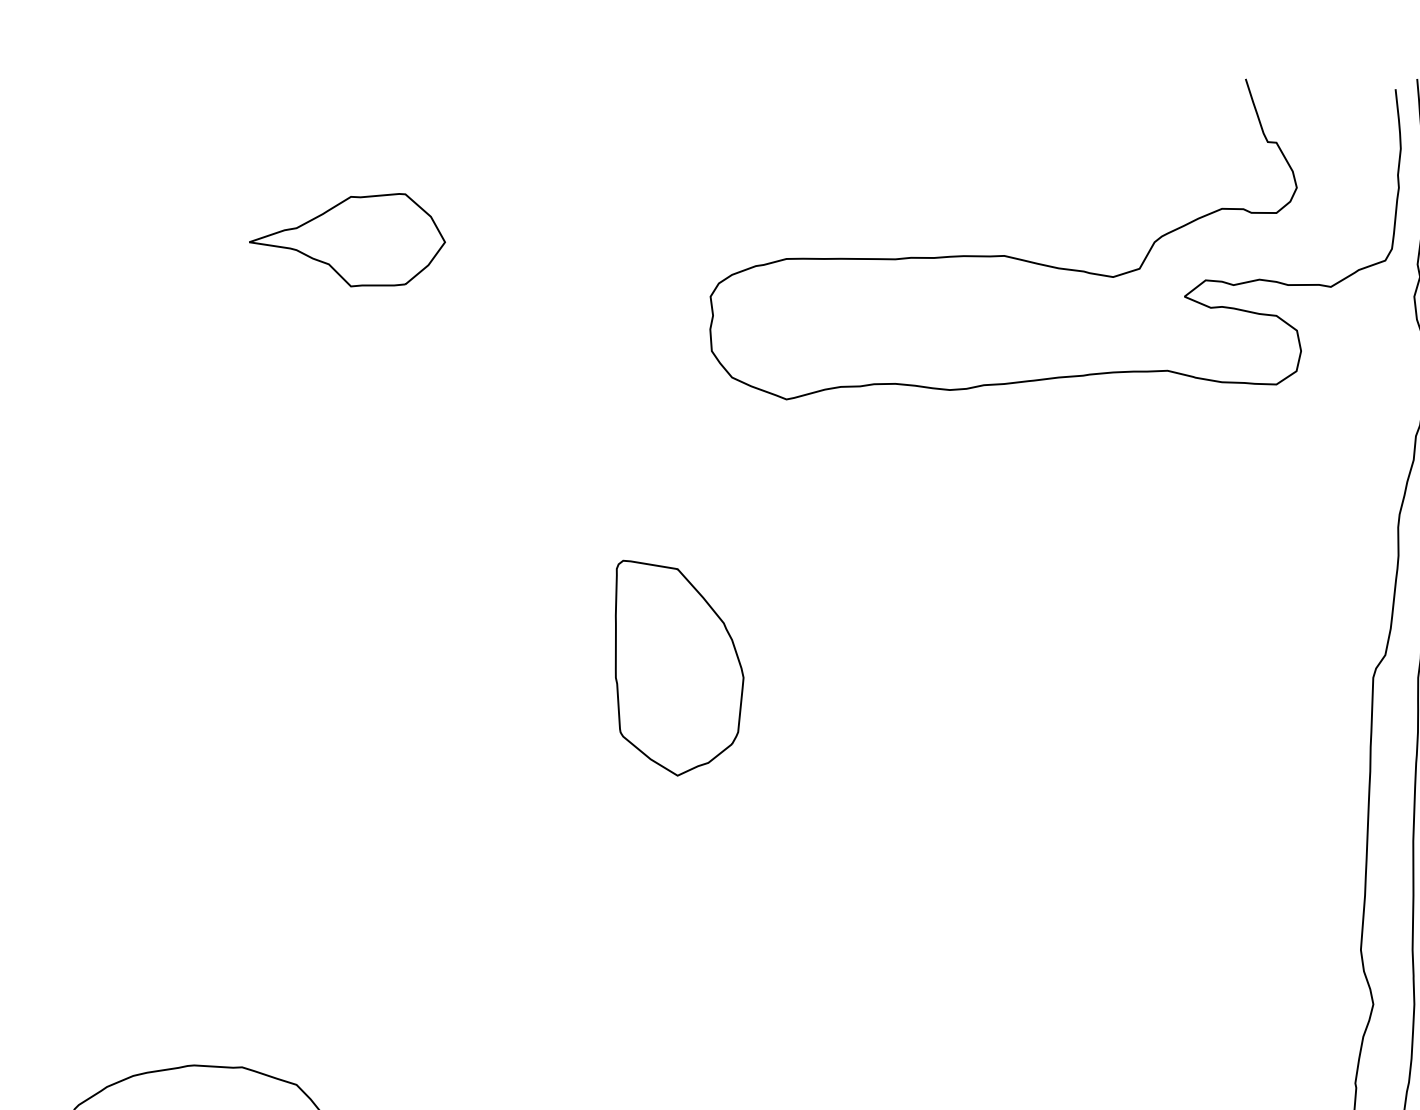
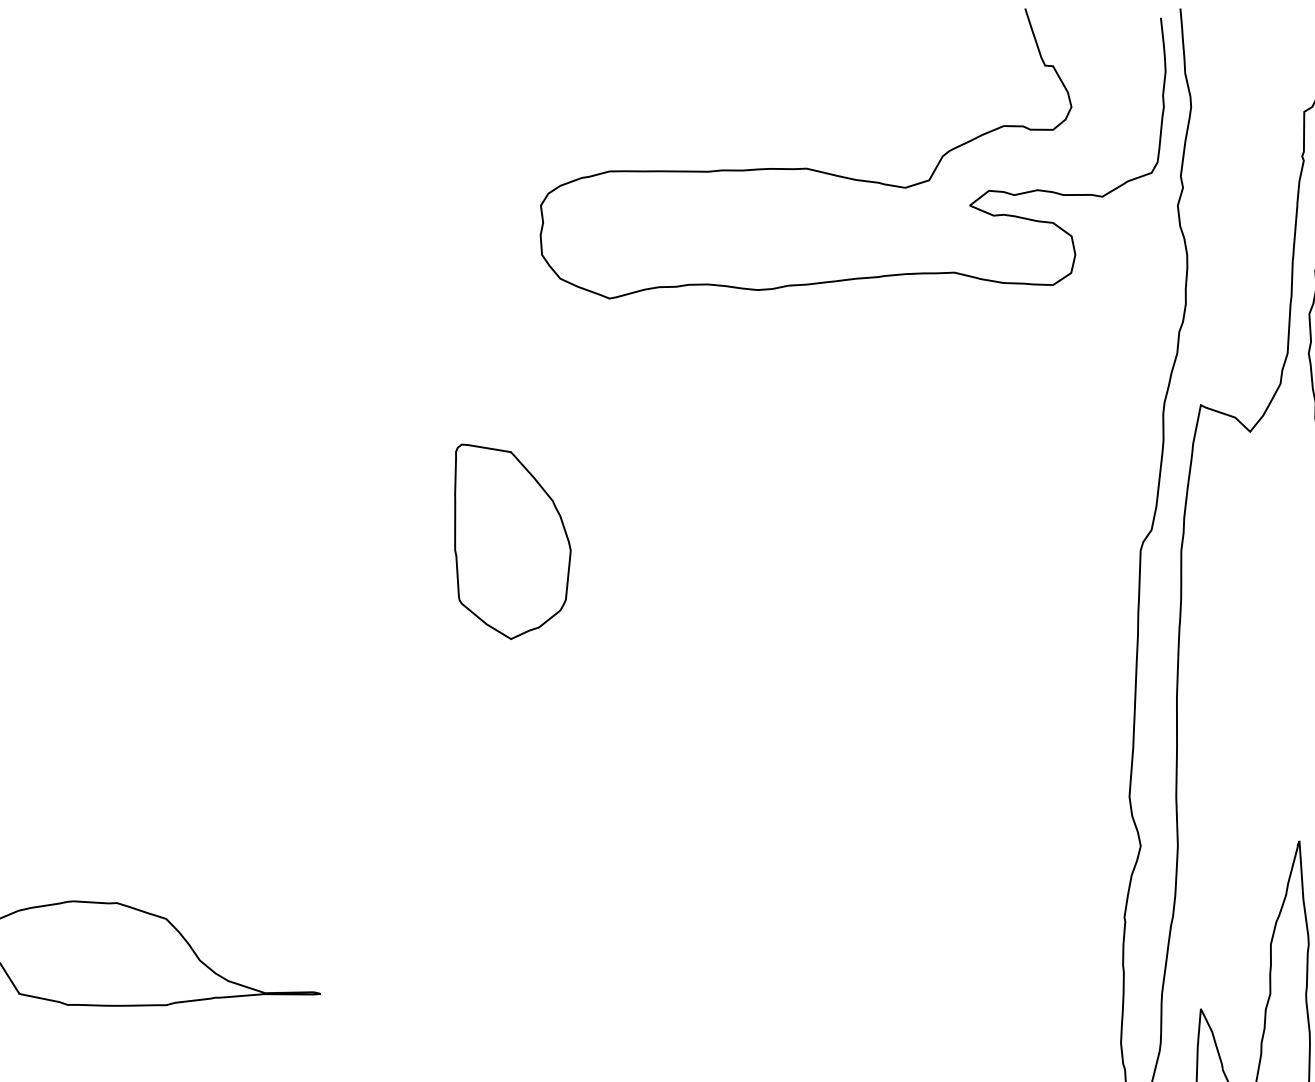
part: (347, 240) -> (212, 154), removed

